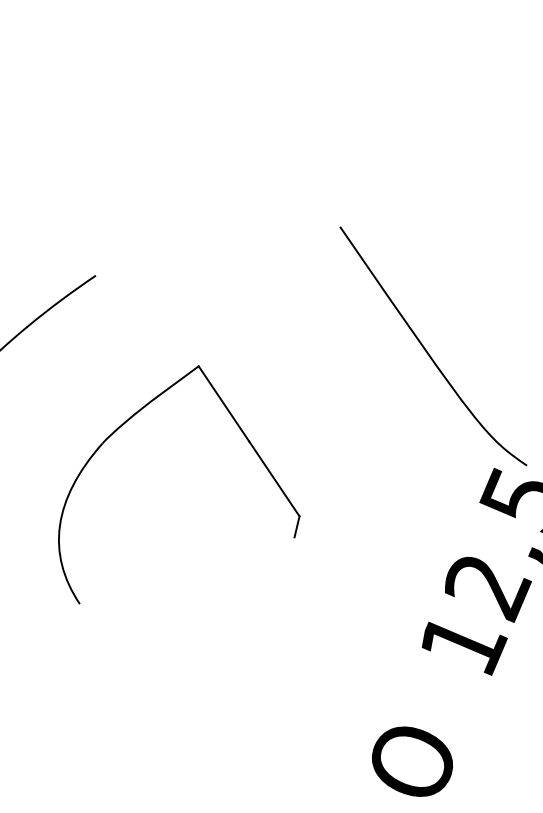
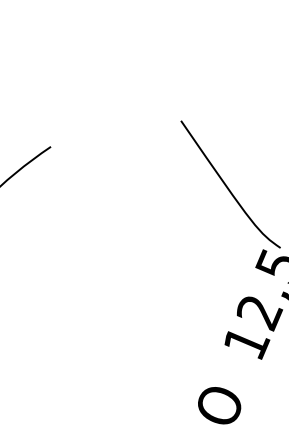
part: (247, 442) -> (131, 235), removed

